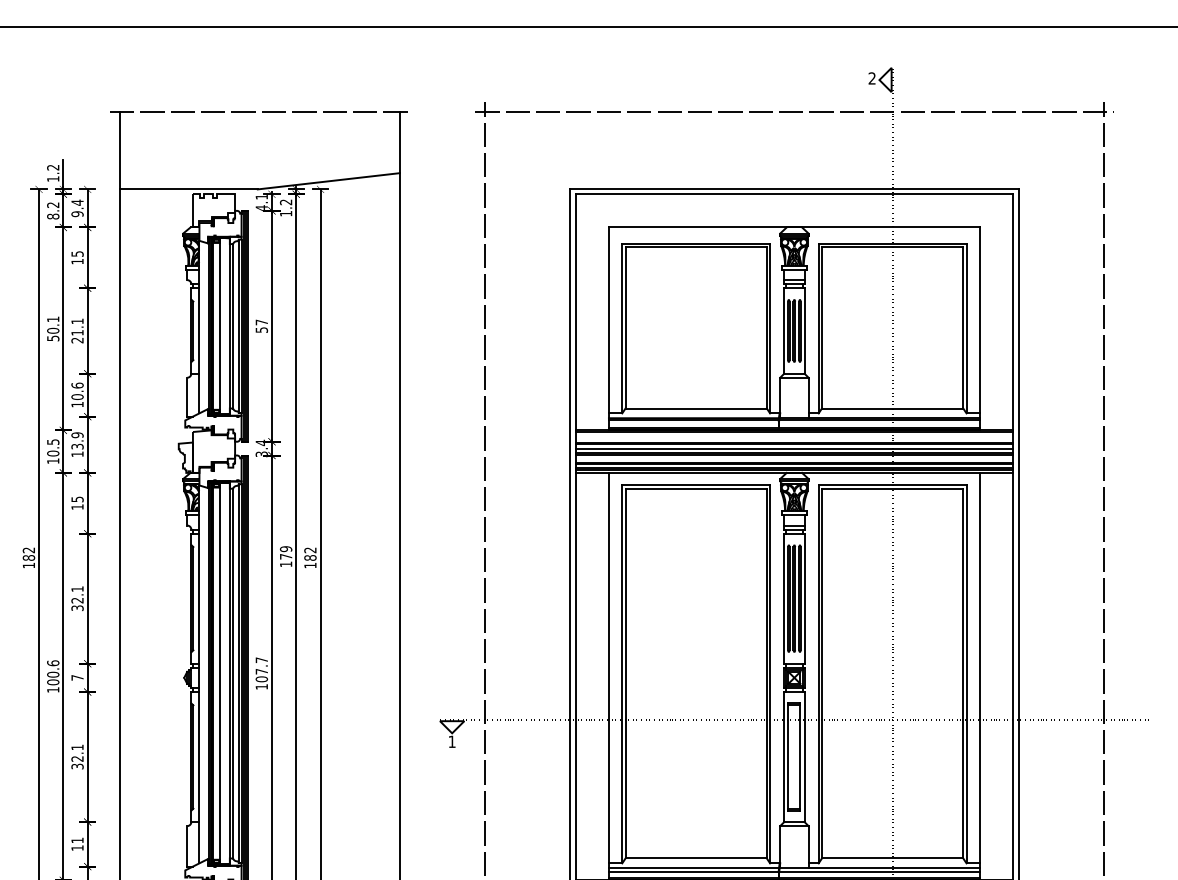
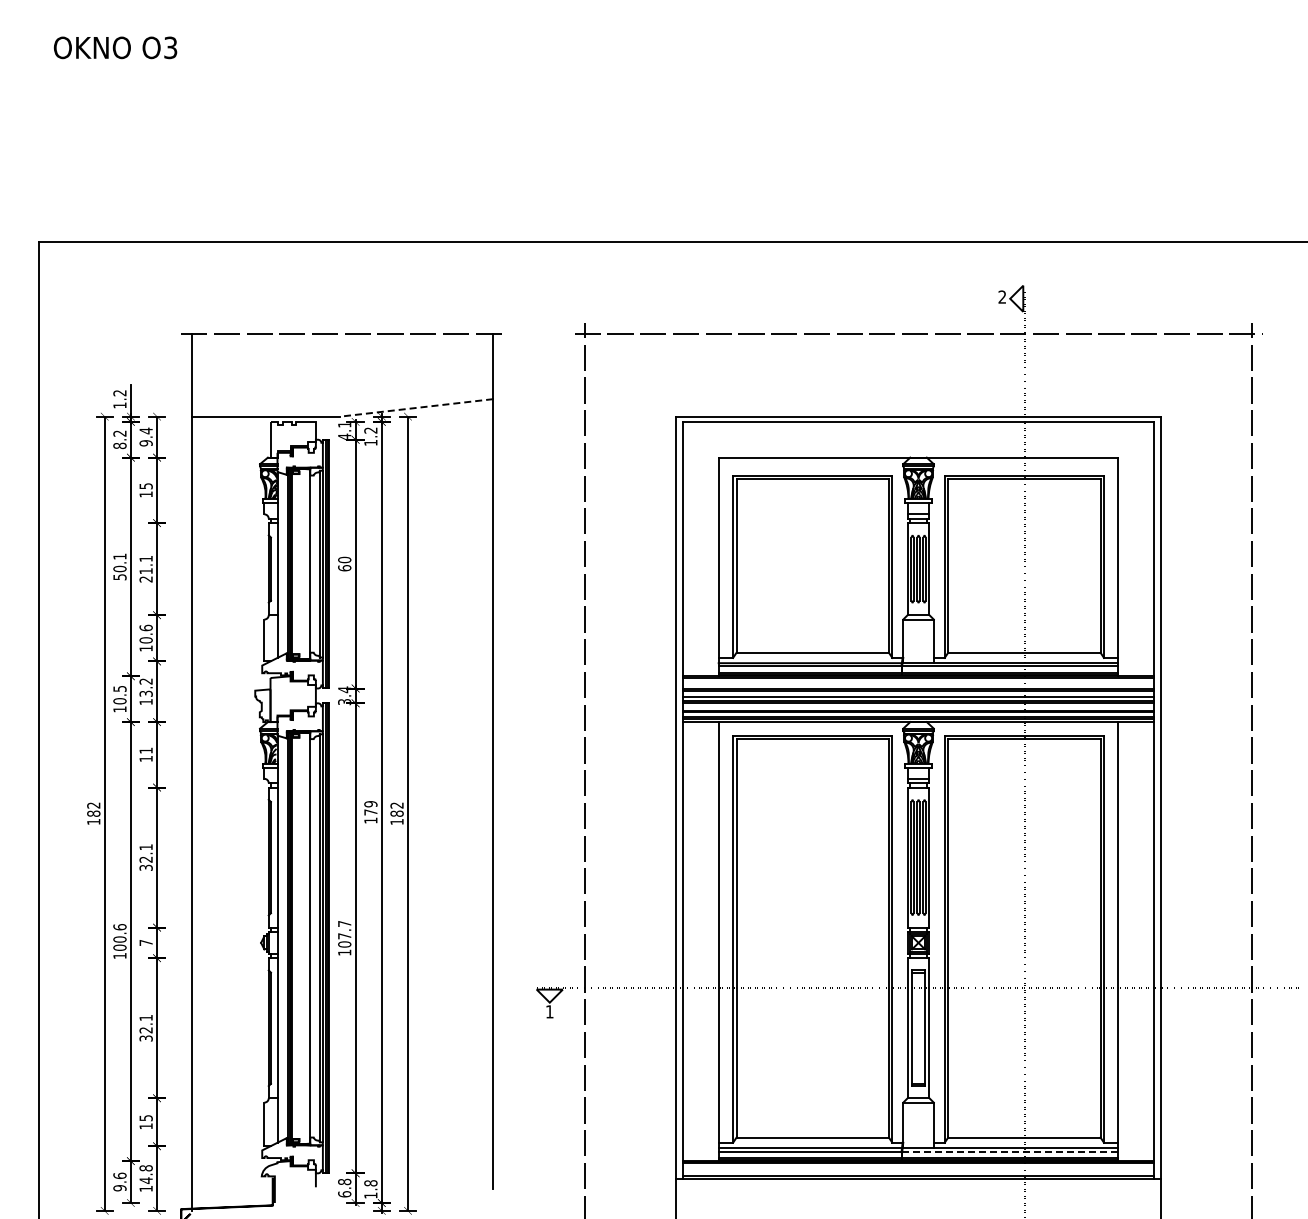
line: (328, 180) -> (416, 407), solid -> dashed
line: (219, 325) -> (299, 563), removed
line: (232, 325) -> (313, 563), removed
text: (261, 325) -> (344, 563), 57 -> 60
text: (76, 435) -> (145, 681), 13.9 -> 13.2
text: (76, 499) -> (145, 750), 15 -> 11
line: (219, 673) -> (299, 938), removed
line: (232, 673) -> (313, 938), removed
text: (76, 840) -> (145, 1118), 11 -> 15
line: (879, 872) -> (1010, 1152), solid -> dashed

